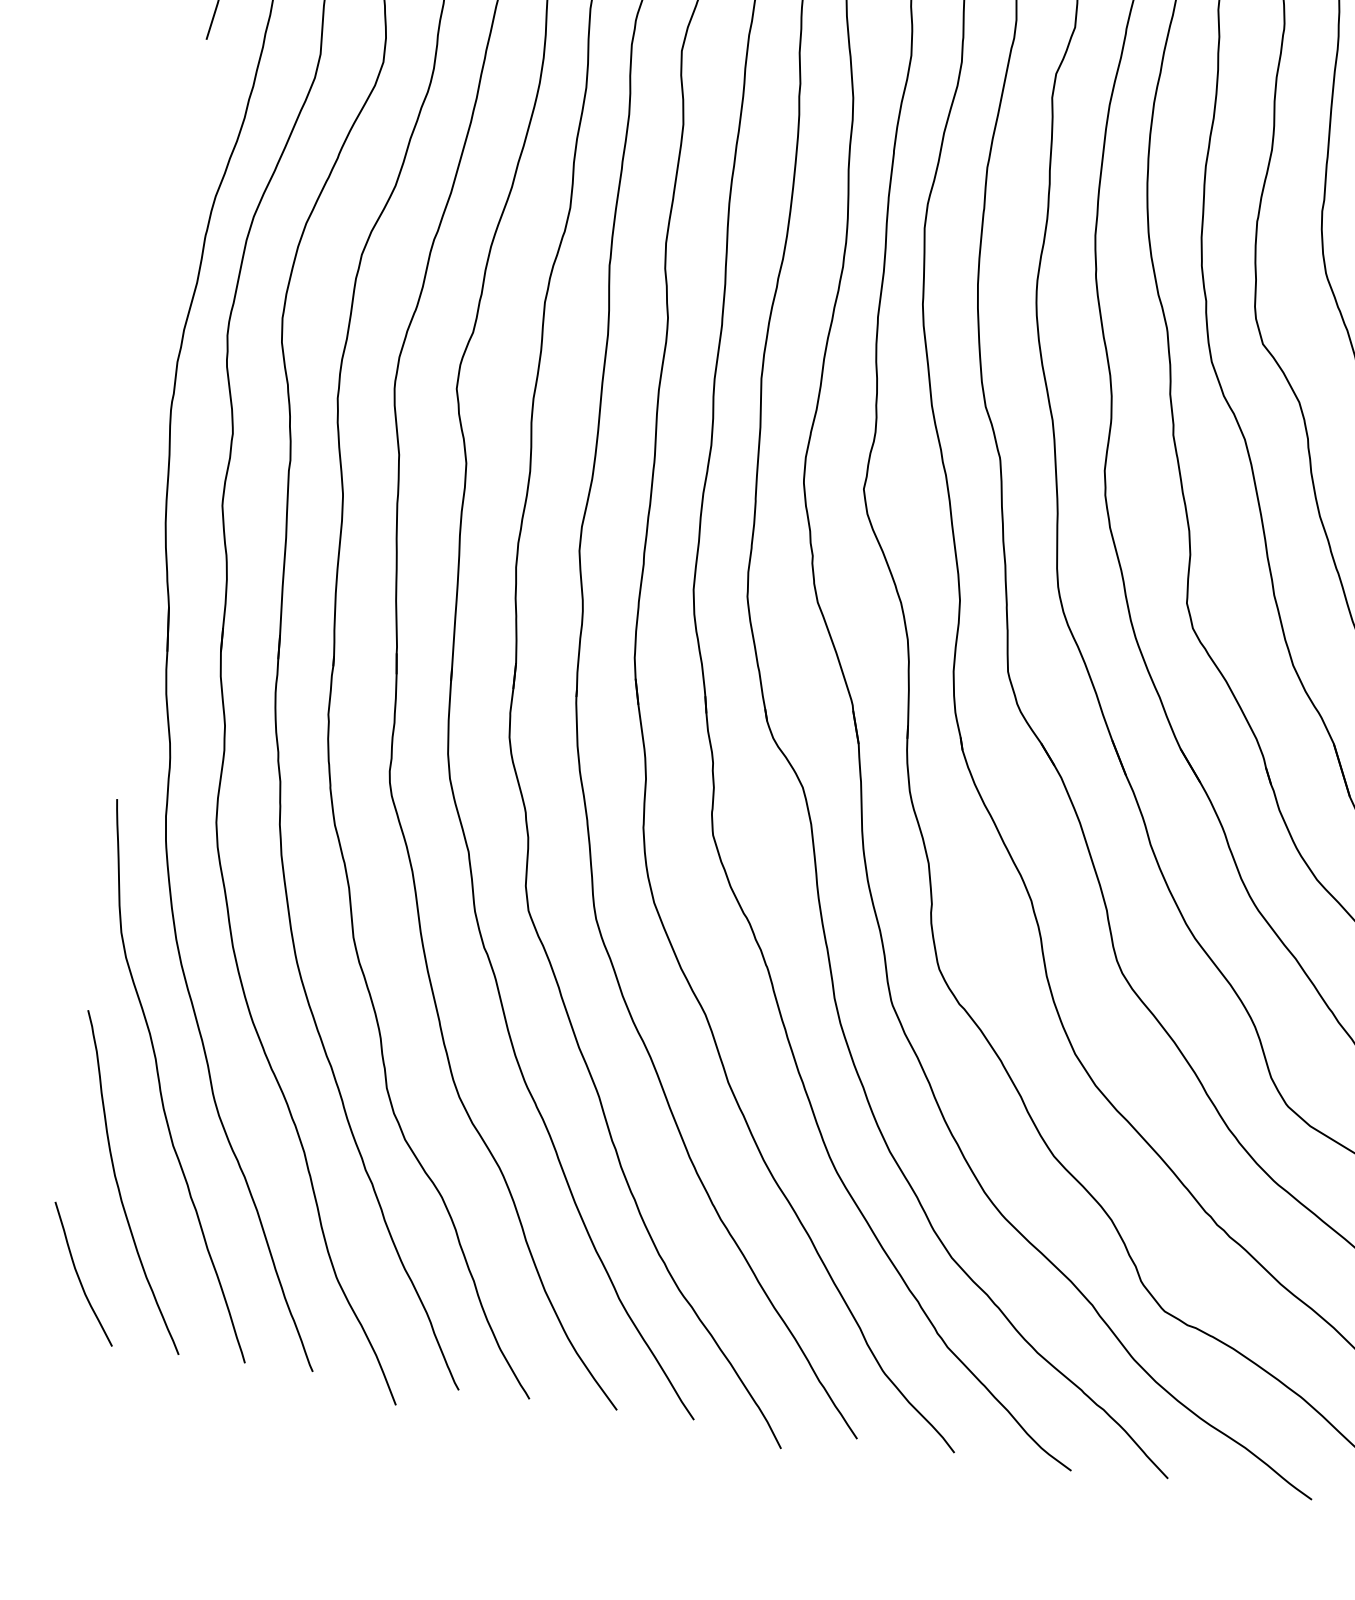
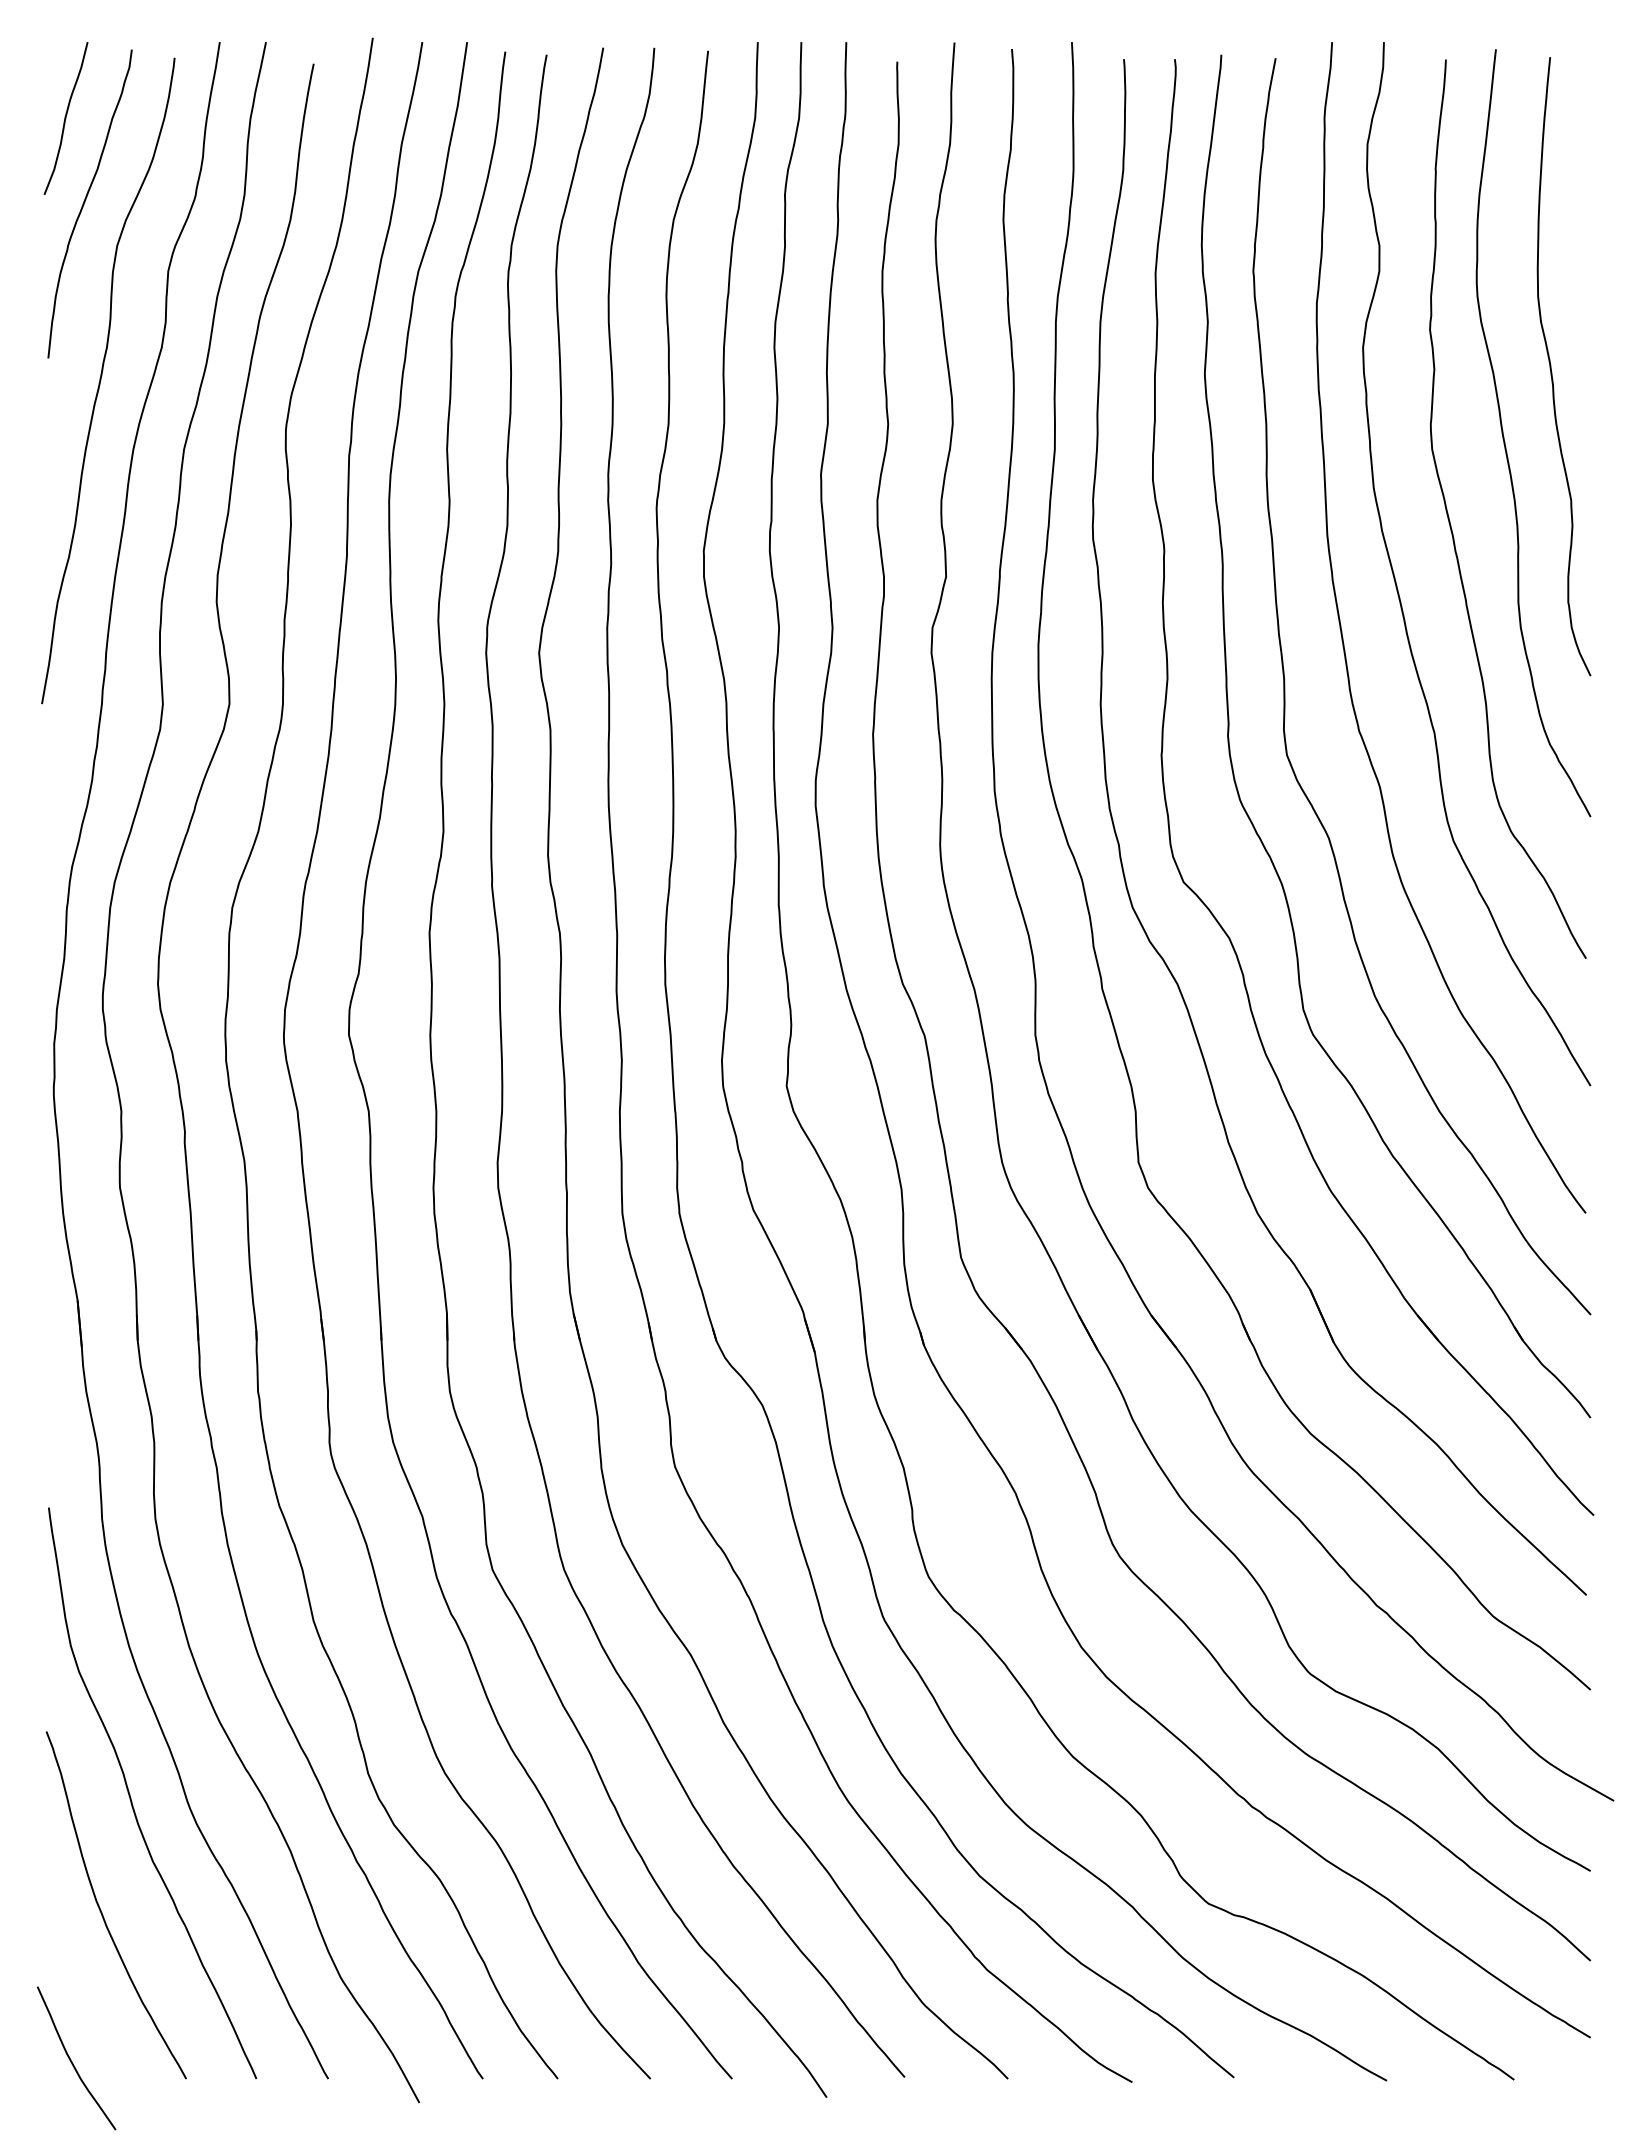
curve: (79, 1276) -> (72, 2061), moved

